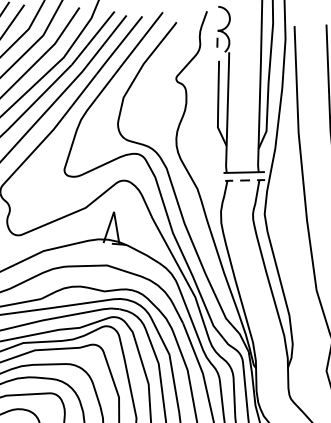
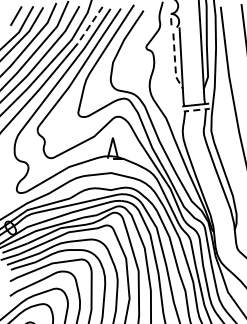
line: (92, 38) -> (89, 25), solid -> dashed
line: (218, 105) -> (175, 62), solid -> dashed

